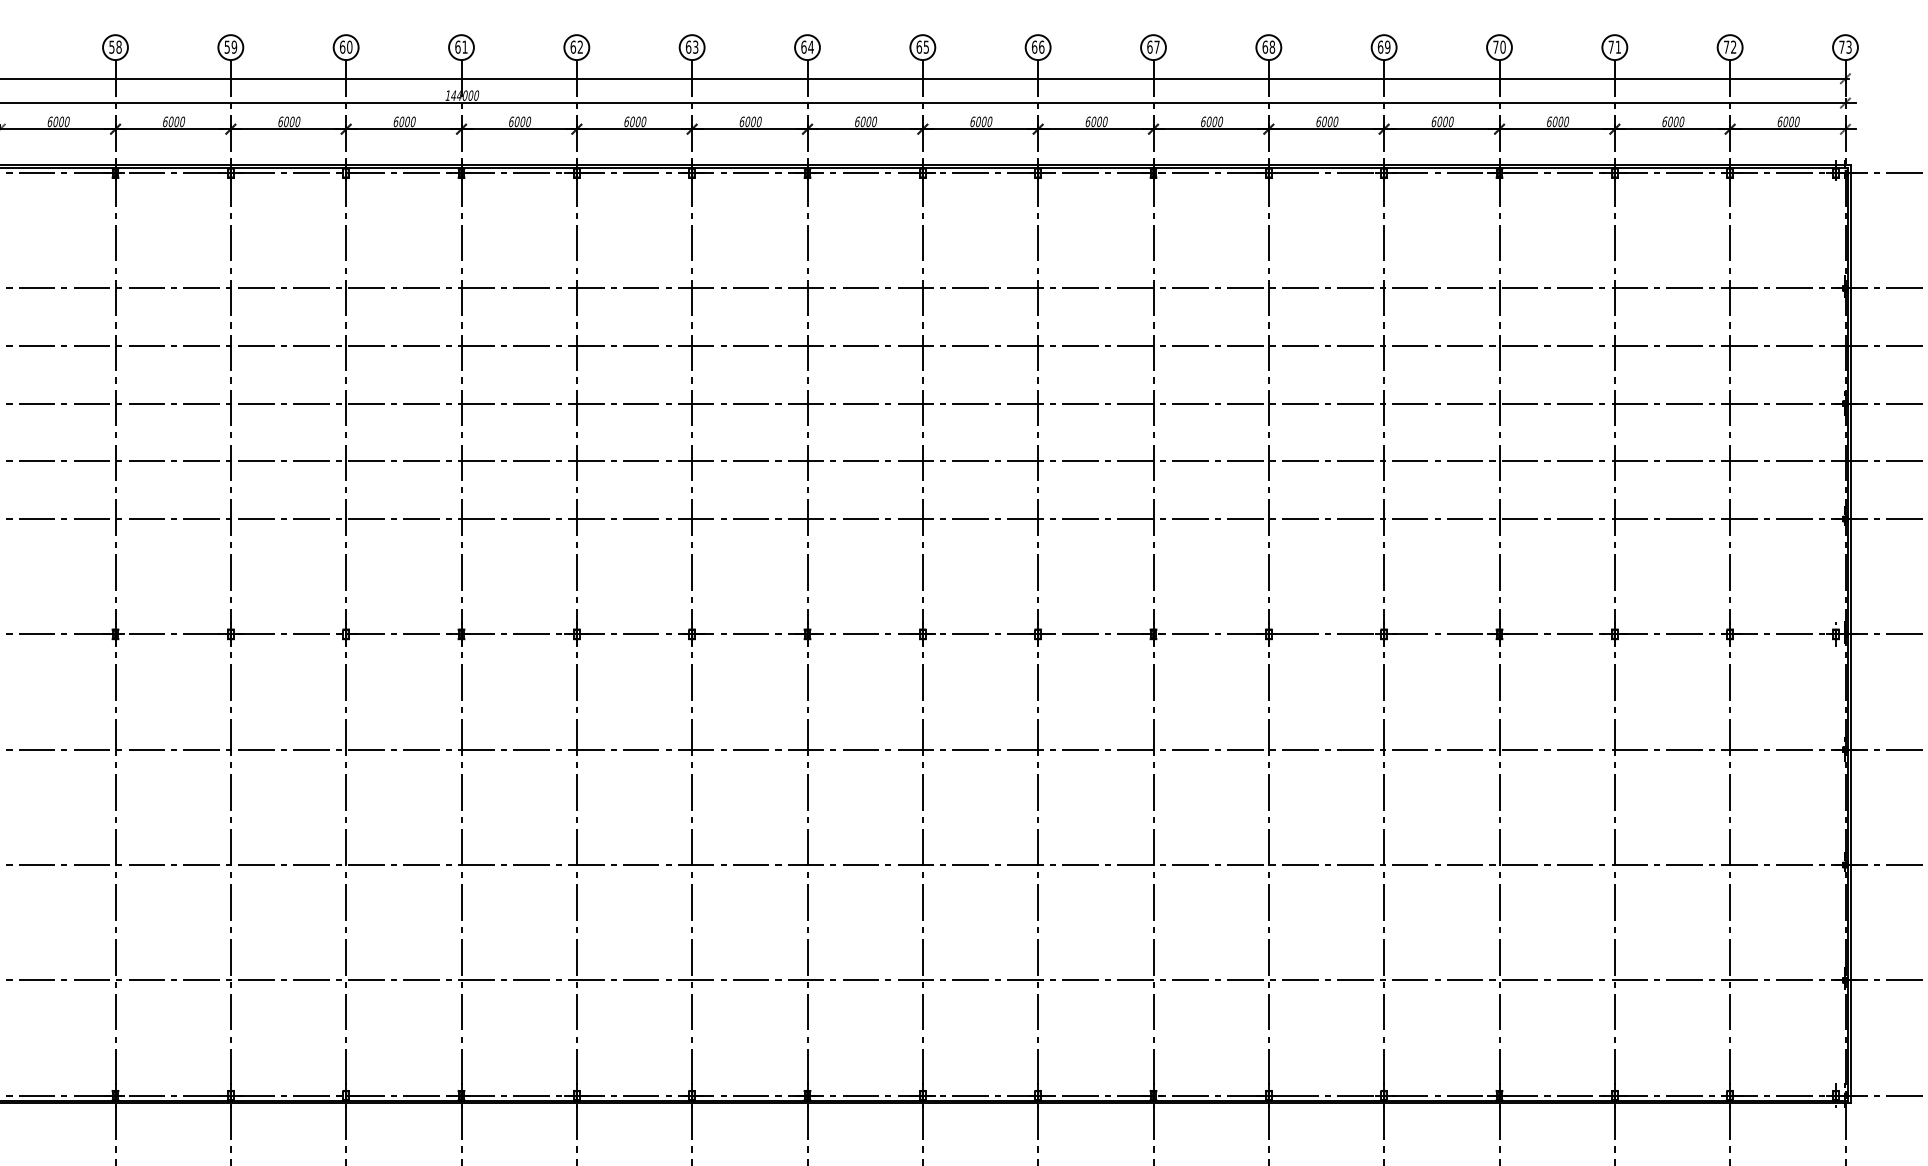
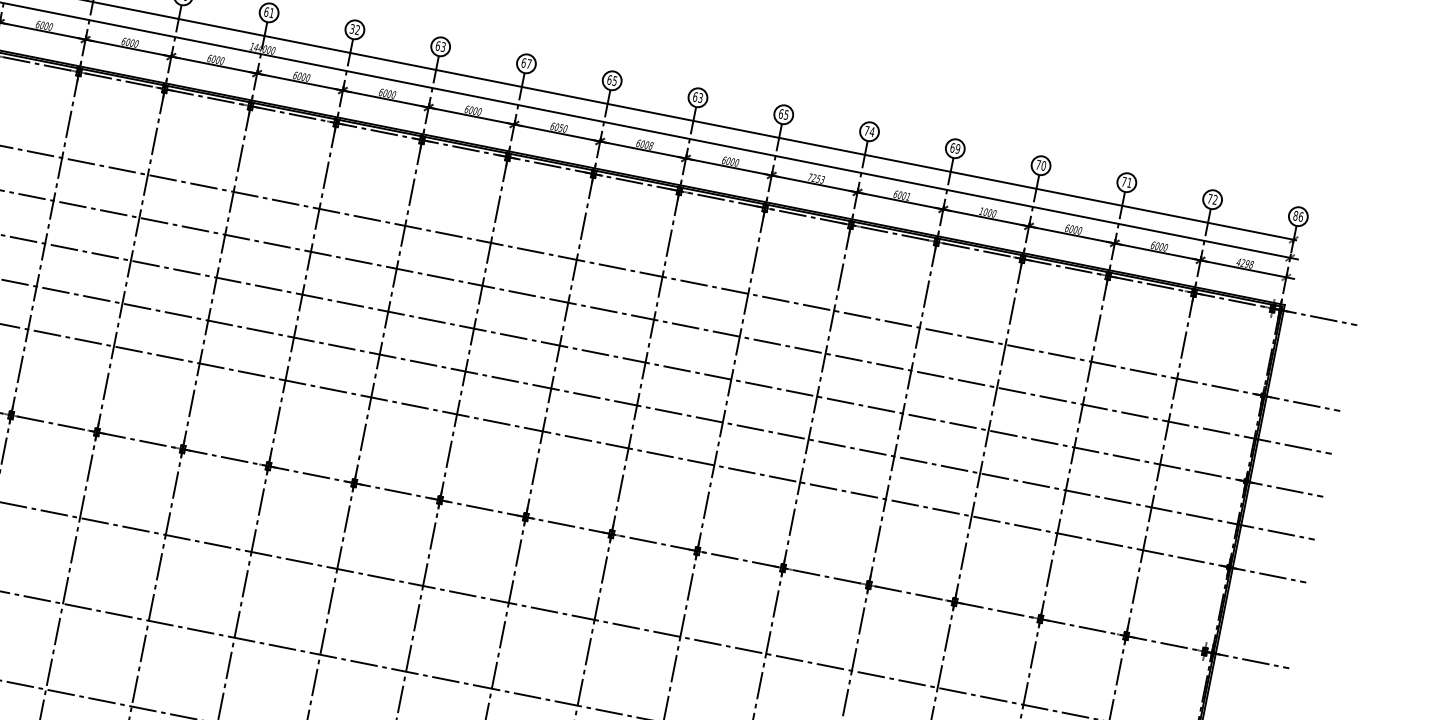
text: (573, 46) -> (352, 28), 62 -> 32
text: (810, 46) -> (528, 63), 64 -> 67
text: (1041, 46) -> (700, 97), 66 -> 63
text: (1156, 46) -> (786, 114), 67 -> 65
text: (1268, 46) -> (869, 130), 68 -> 74
text: (1845, 46) -> (1298, 215), 73 -> 86
text: (868, 121) -> (560, 127), 6000 -> 6050
text: (989, 121) -> (650, 145), 6000 -> 6008
text: (1212, 121) -> (816, 178), 6000 -> 7253
text: (1335, 121) -> (908, 196), 6000 -> 6001
text: (1433, 121) -> (981, 210), 6000 -> 1000
text: (1788, 121) -> (1245, 263), 6000 -> 4298

